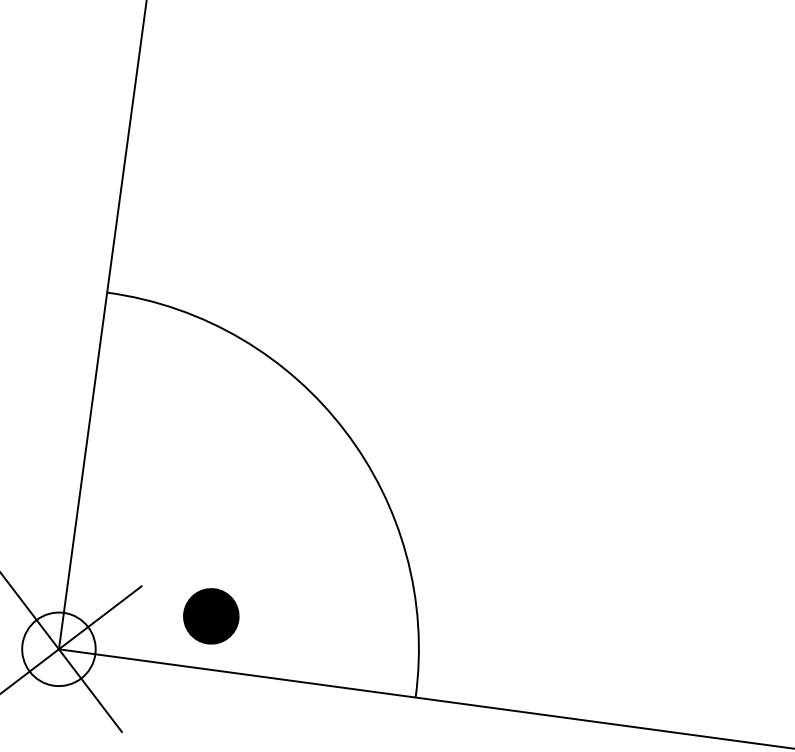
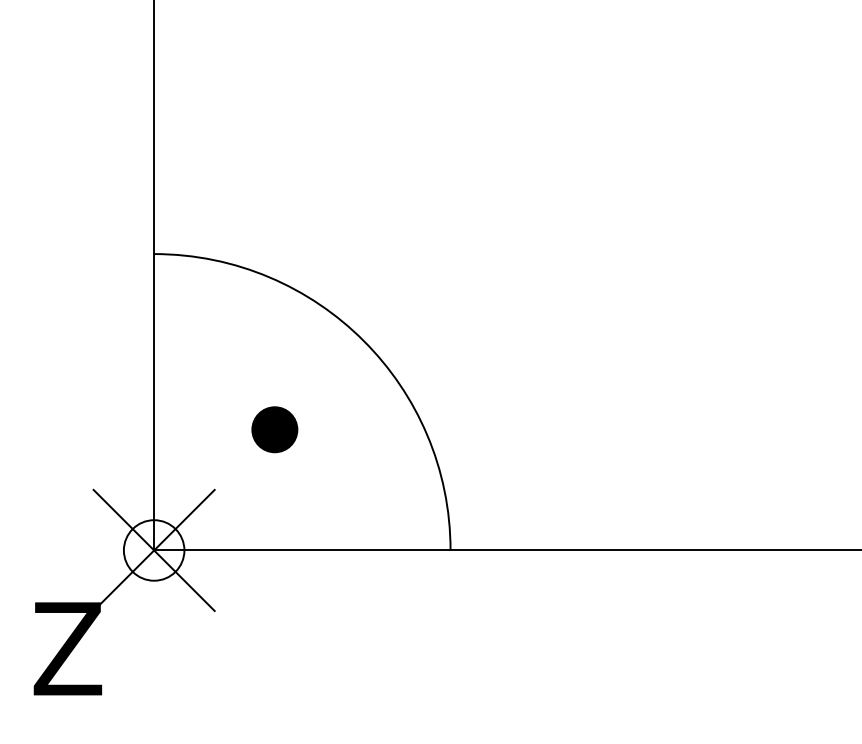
part: (210, 615) -> (274, 429), moved

